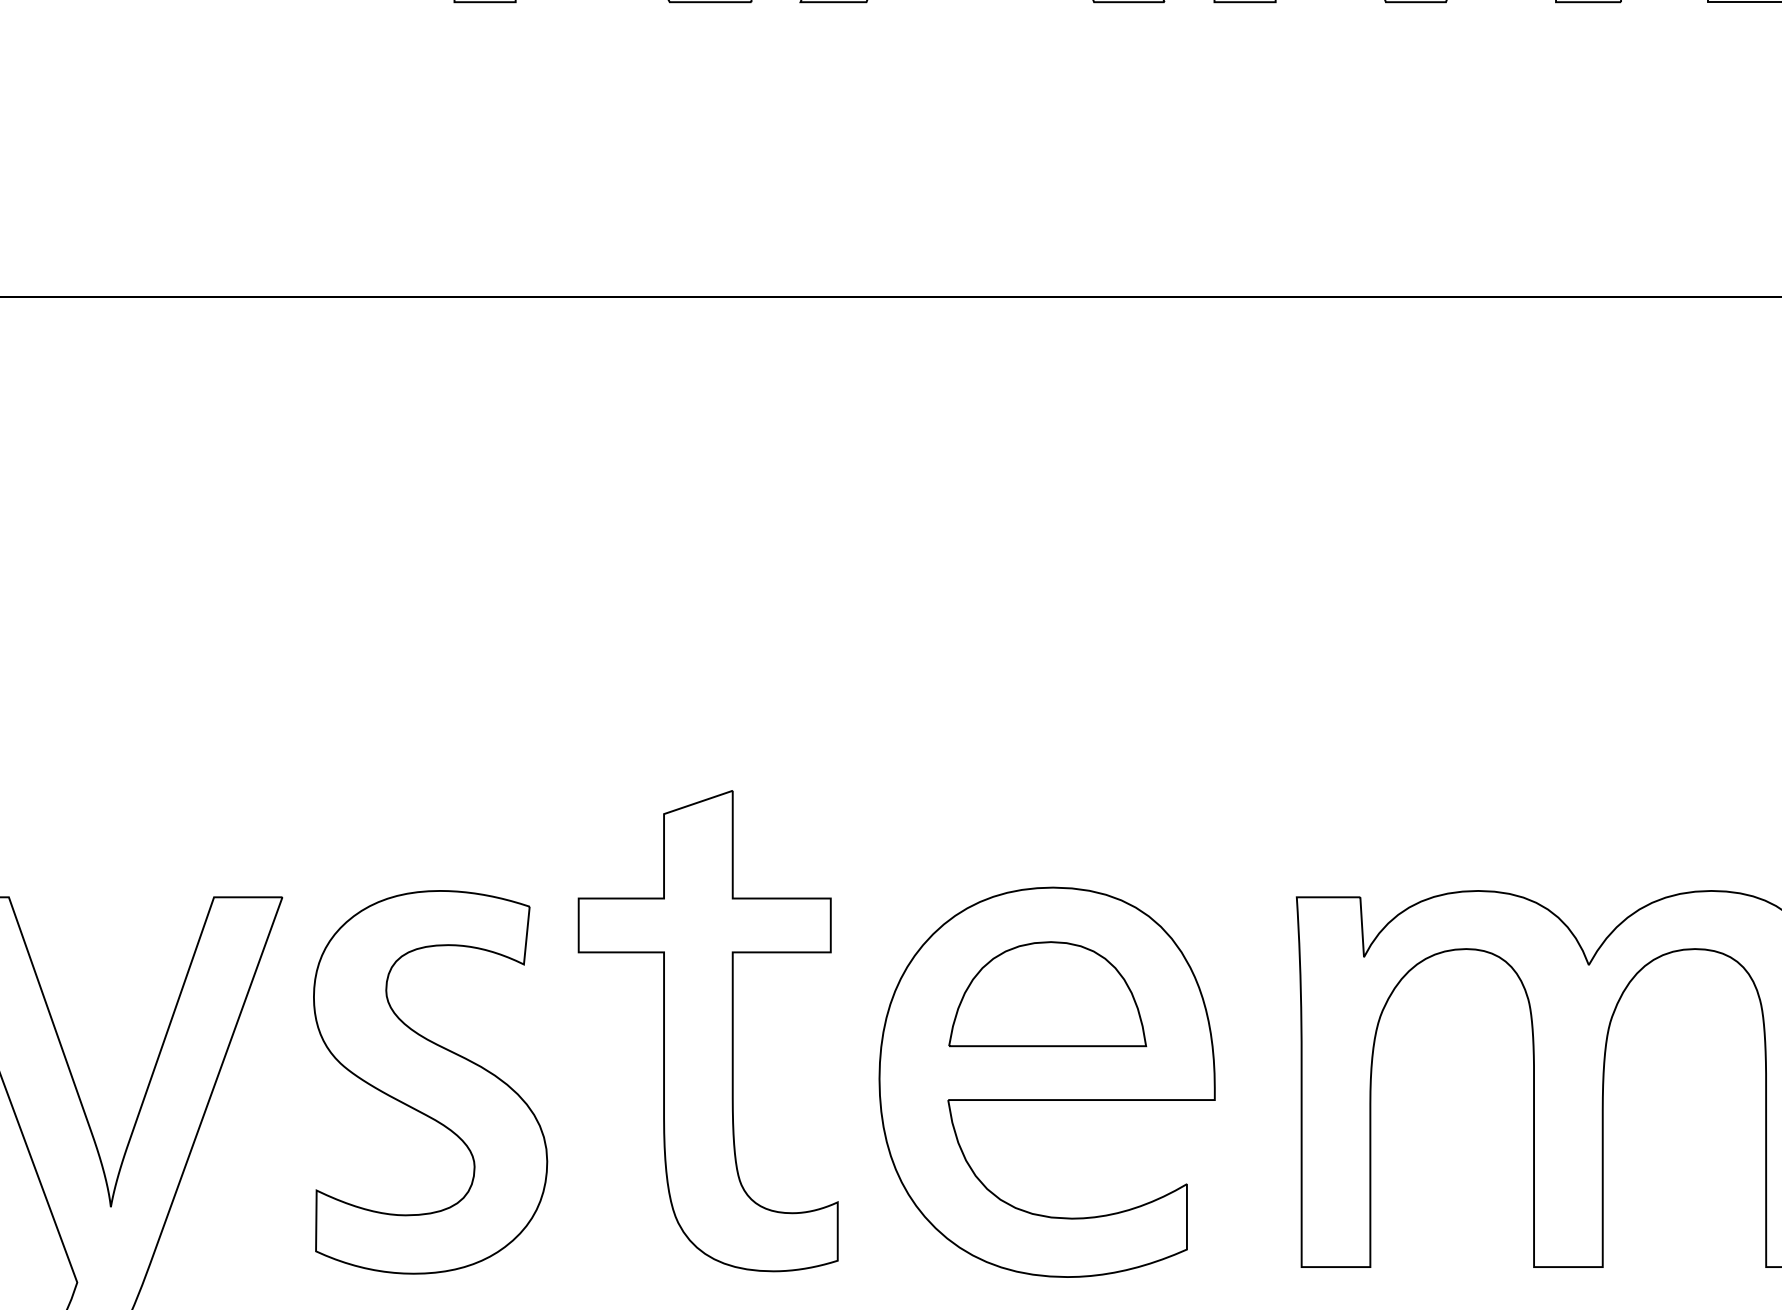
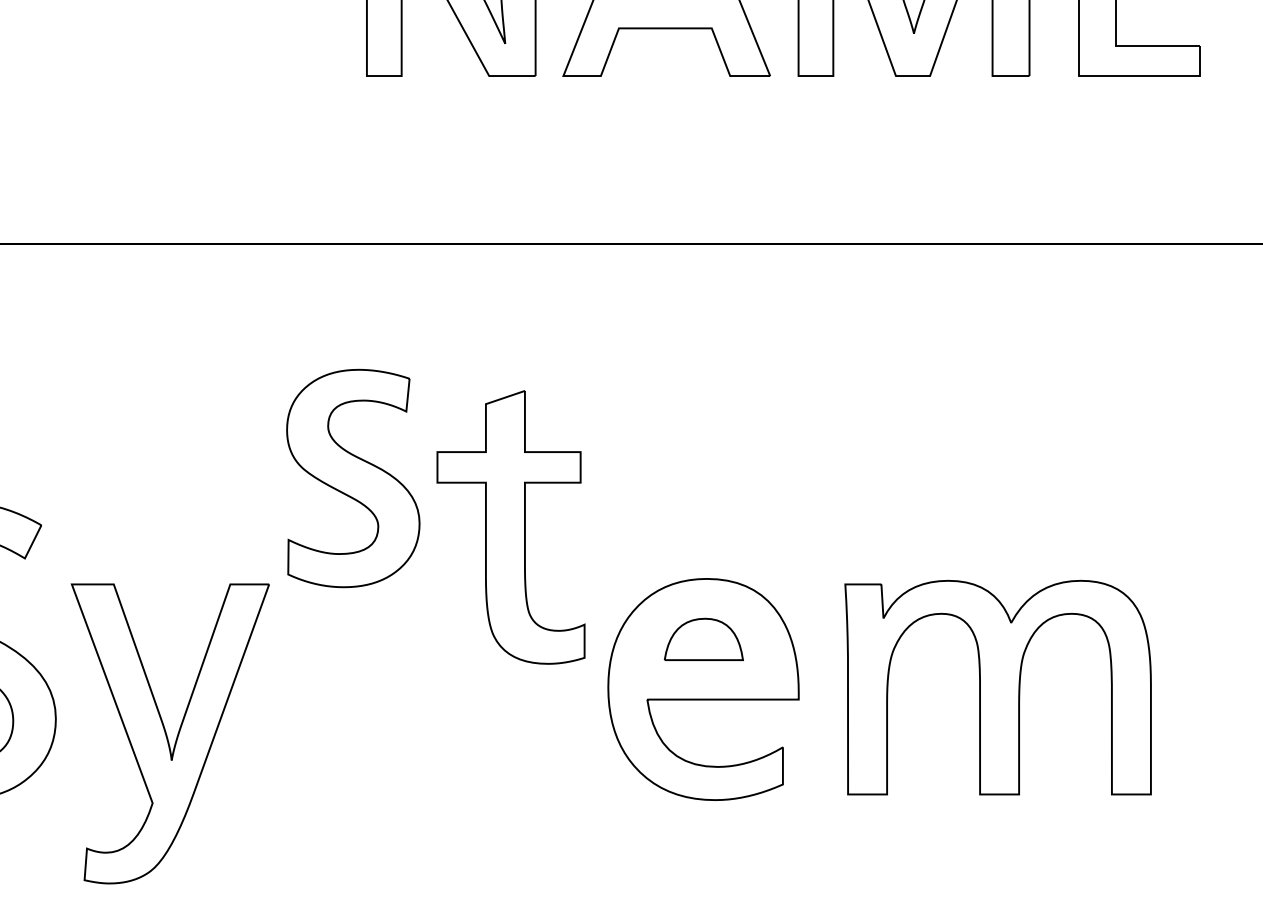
part: (1047, 994) -> (703, 639), size x0.7
part: (707, 1031) -> (510, 527), moved
part: (430, 1082) -> (353, 478), moved

